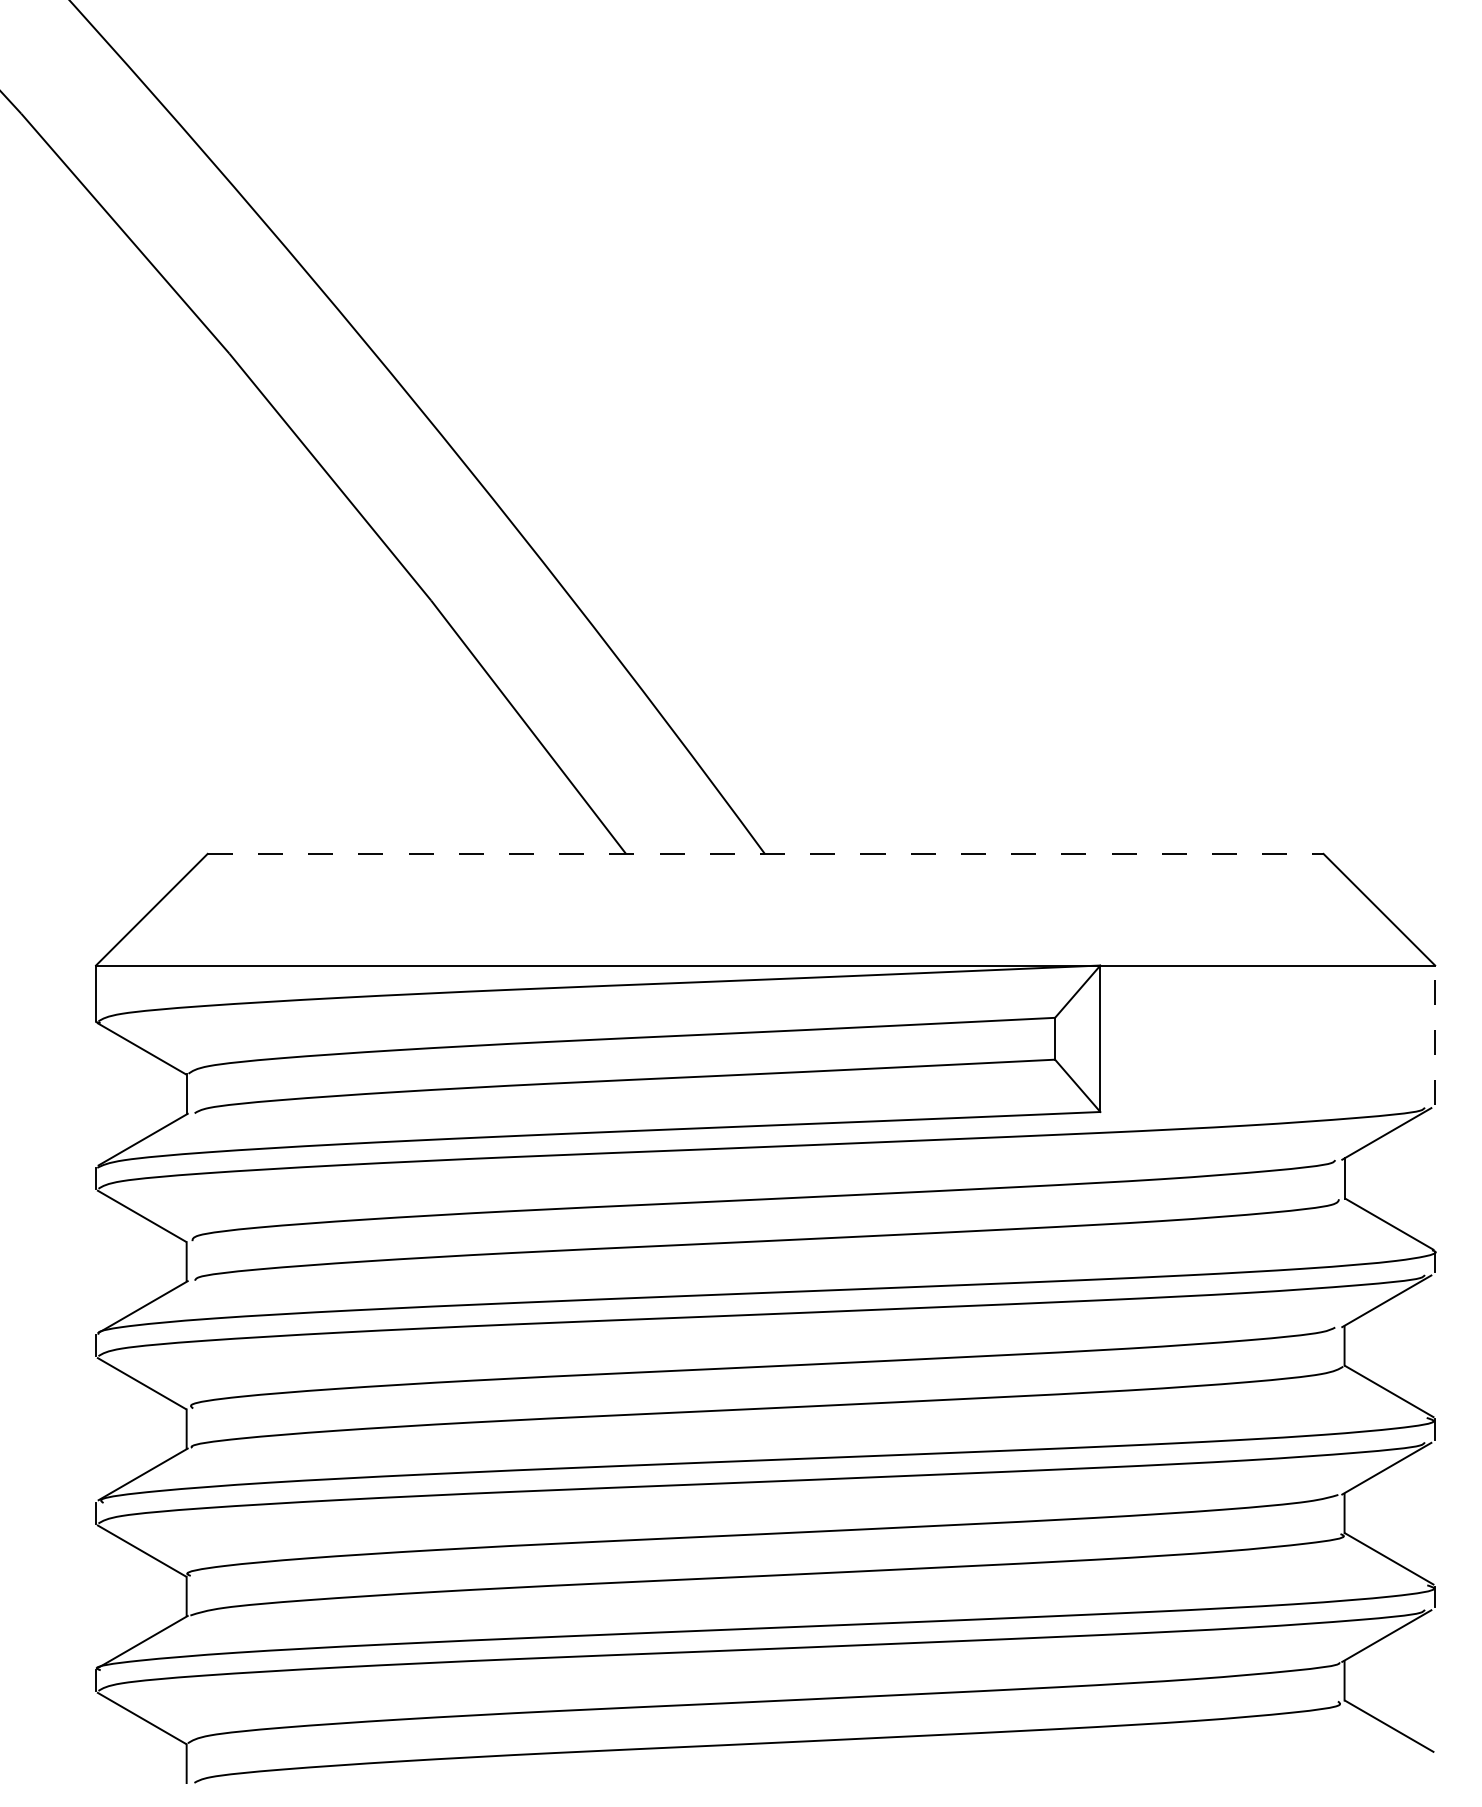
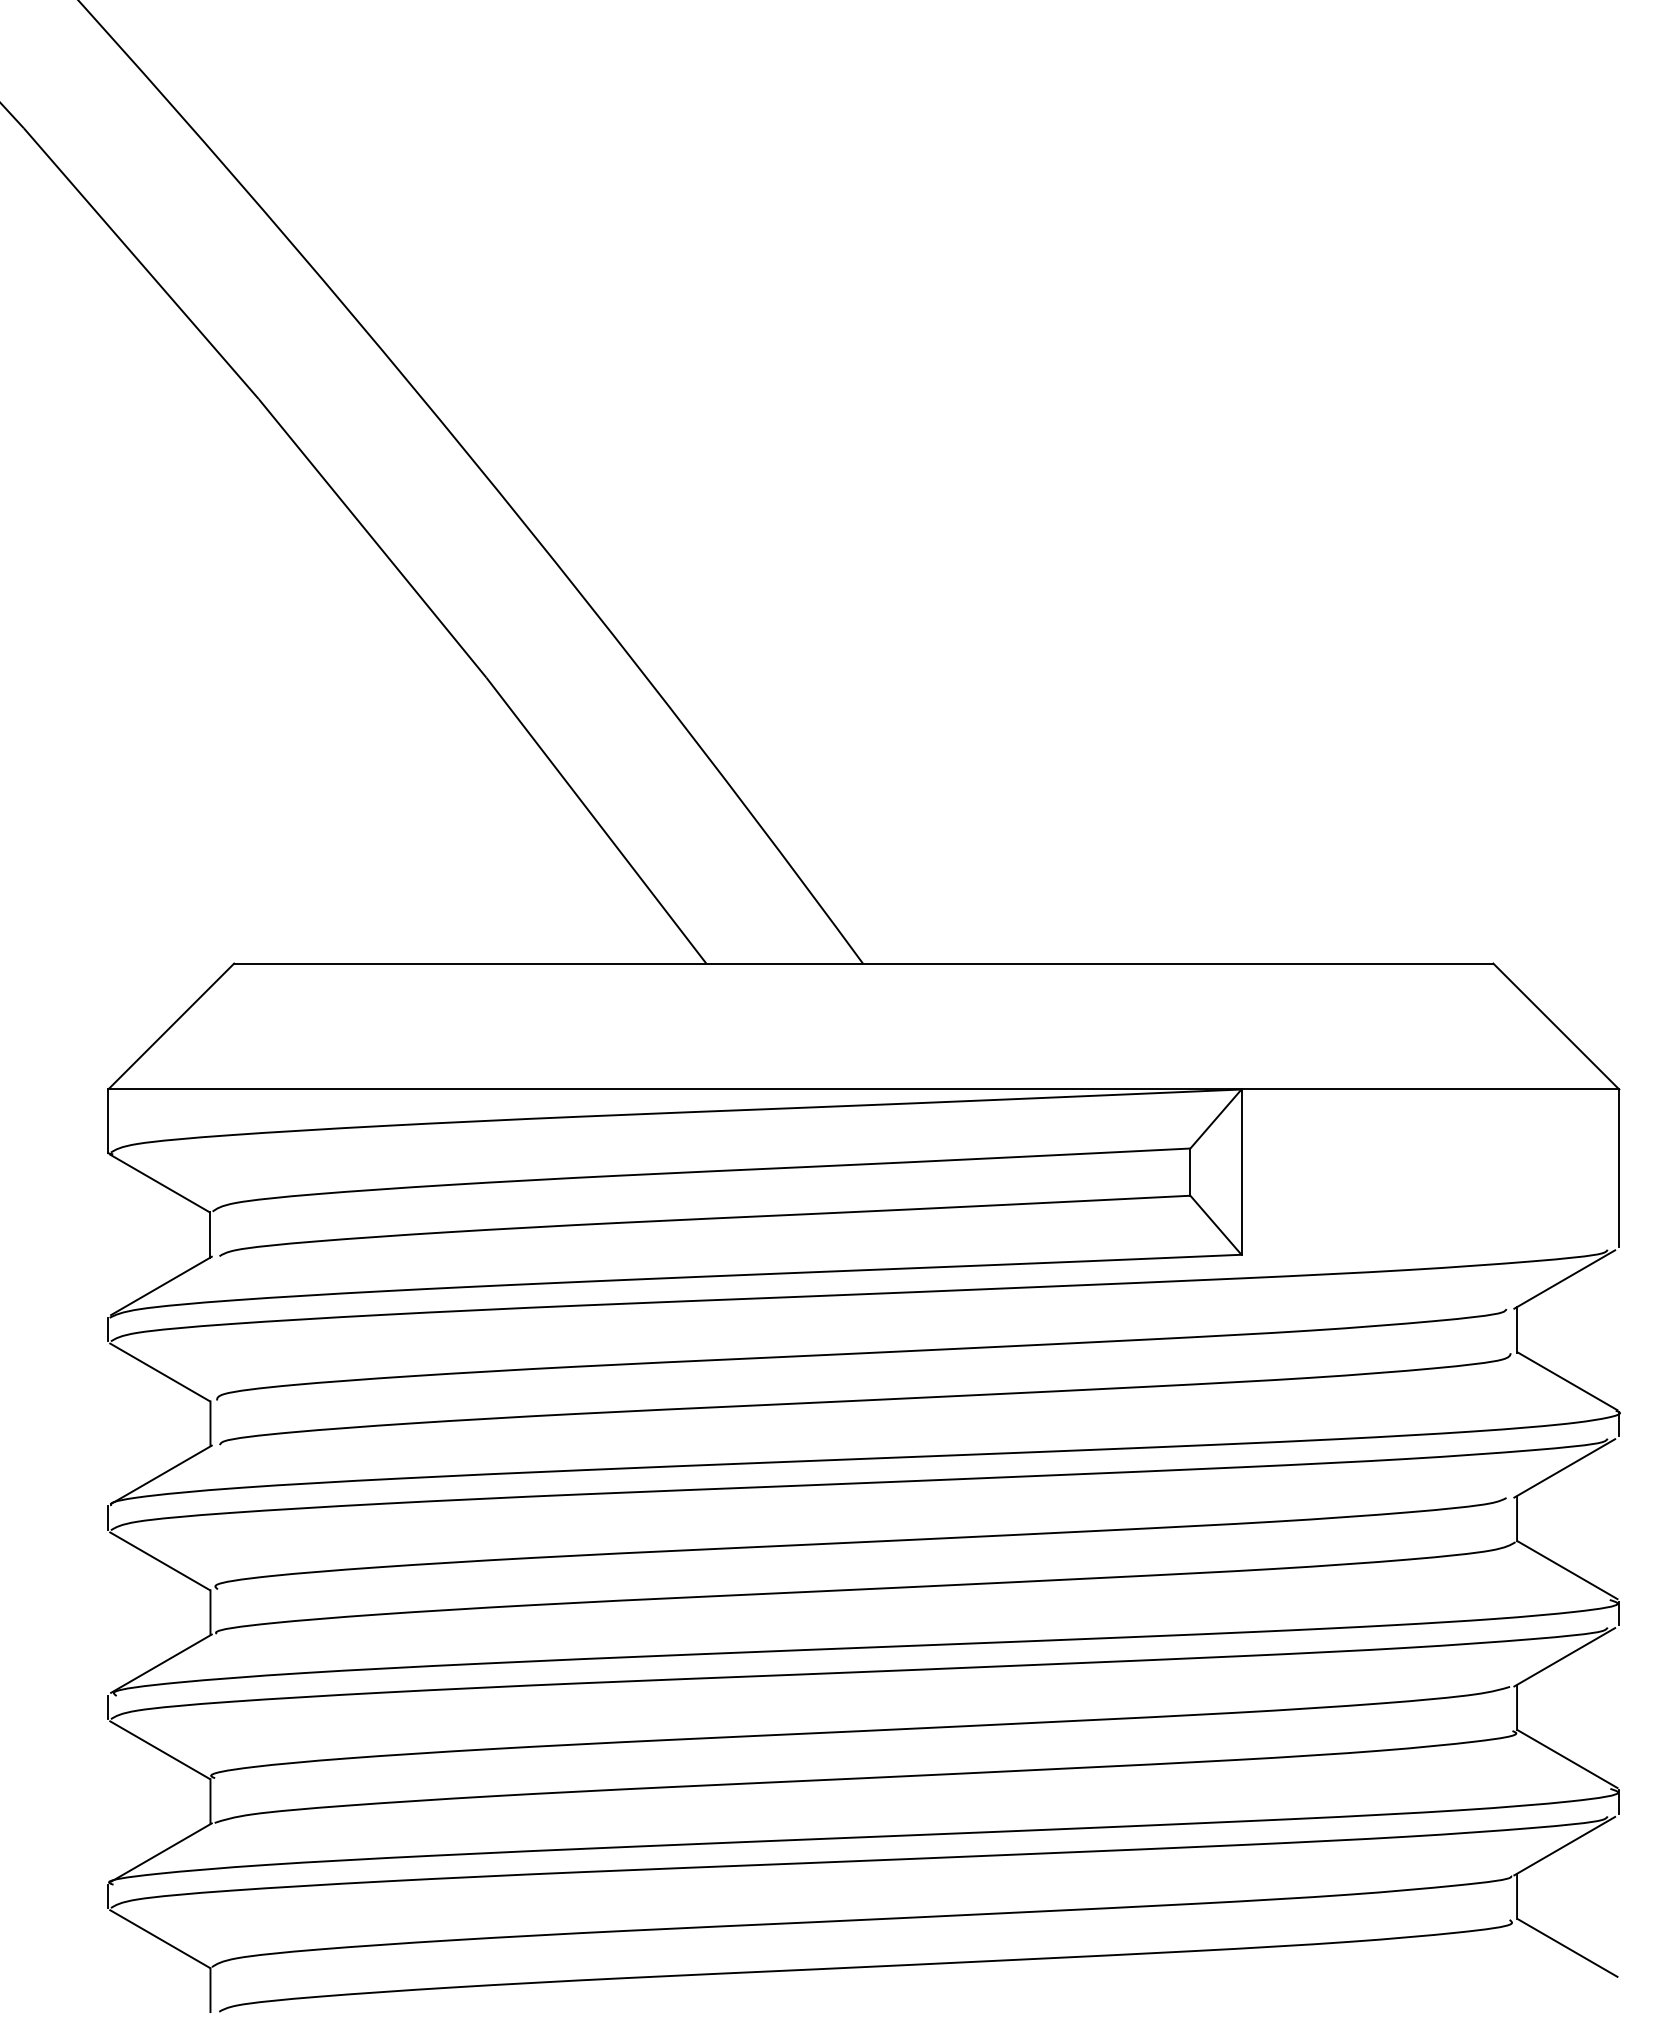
line: (765, 853) -> (863, 963), dashed -> solid
line: (1435, 1035) -> (1619, 1168), dashed -> solid

